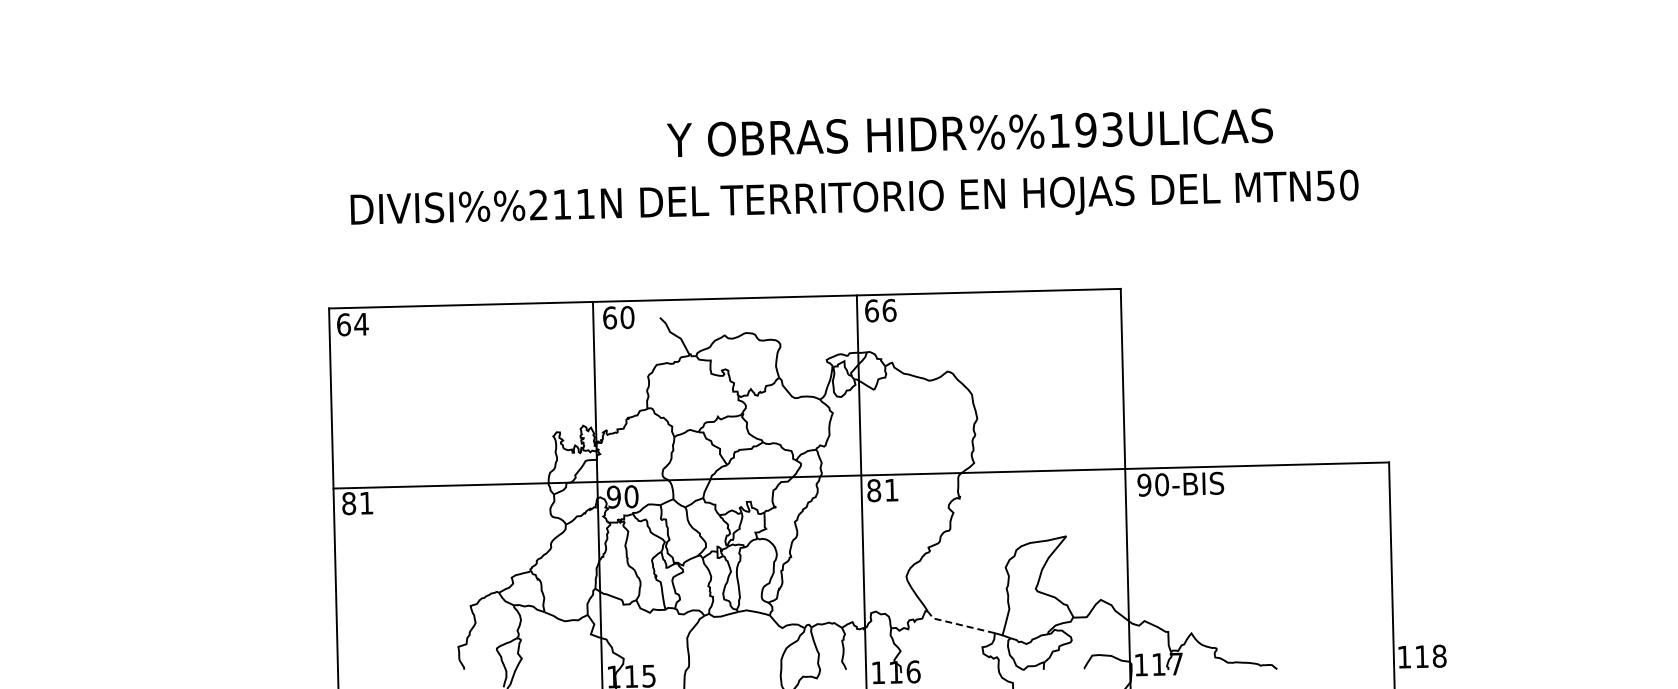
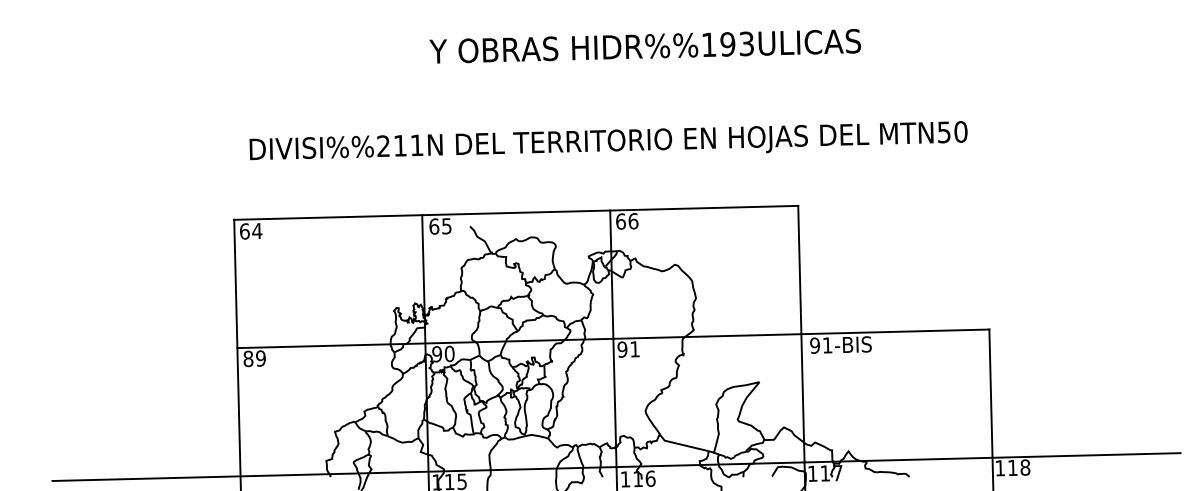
text: (969, 132) -> (644, 46), moved
text: (627, 317) -> (446, 226), 60 -> 65
text: (1162, 484) -> (827, 345), 90-BIS -> 91-BIS
text: (874, 490) -> (622, 349), 81 -> 91
text: (366, 502) -> (260, 358), 81 -> 89
line: (959, 624) -> (683, 444), dashed -> solid
line: (865, 655) -> (616, 467), added

